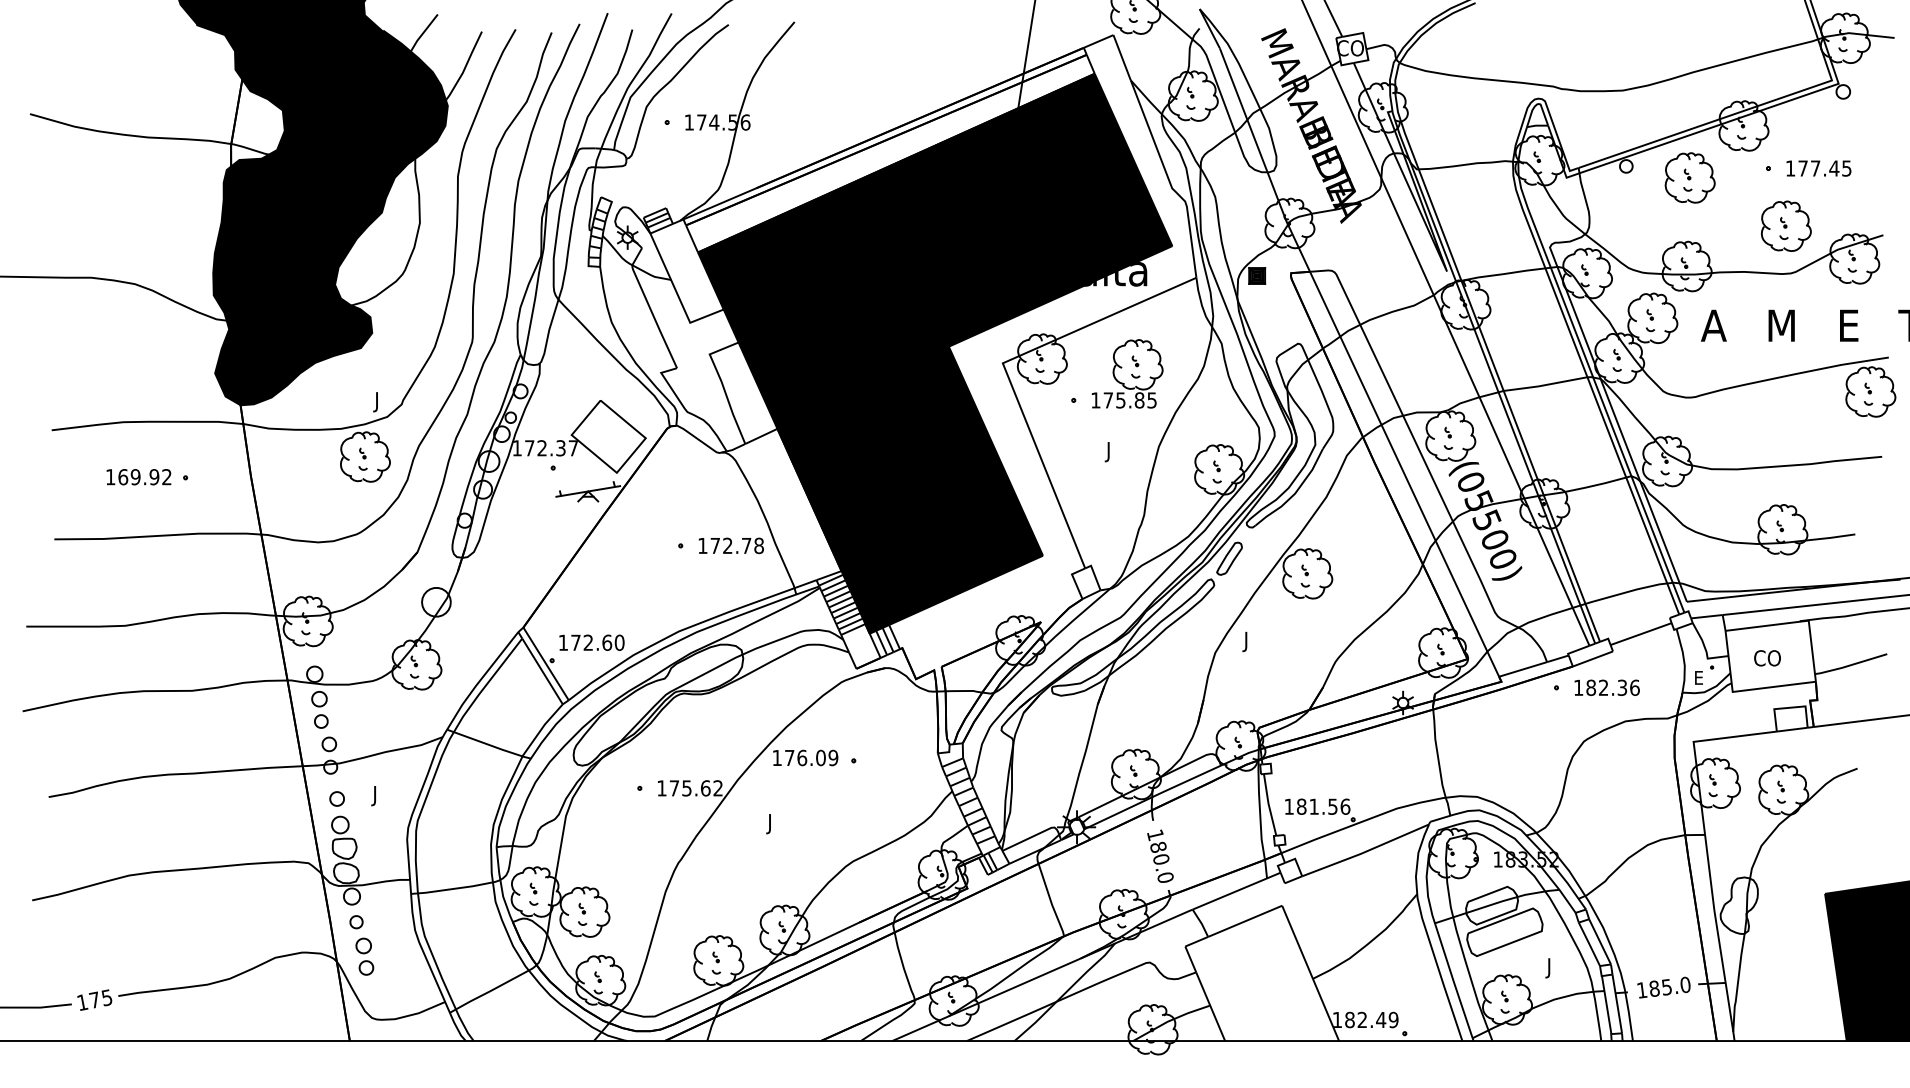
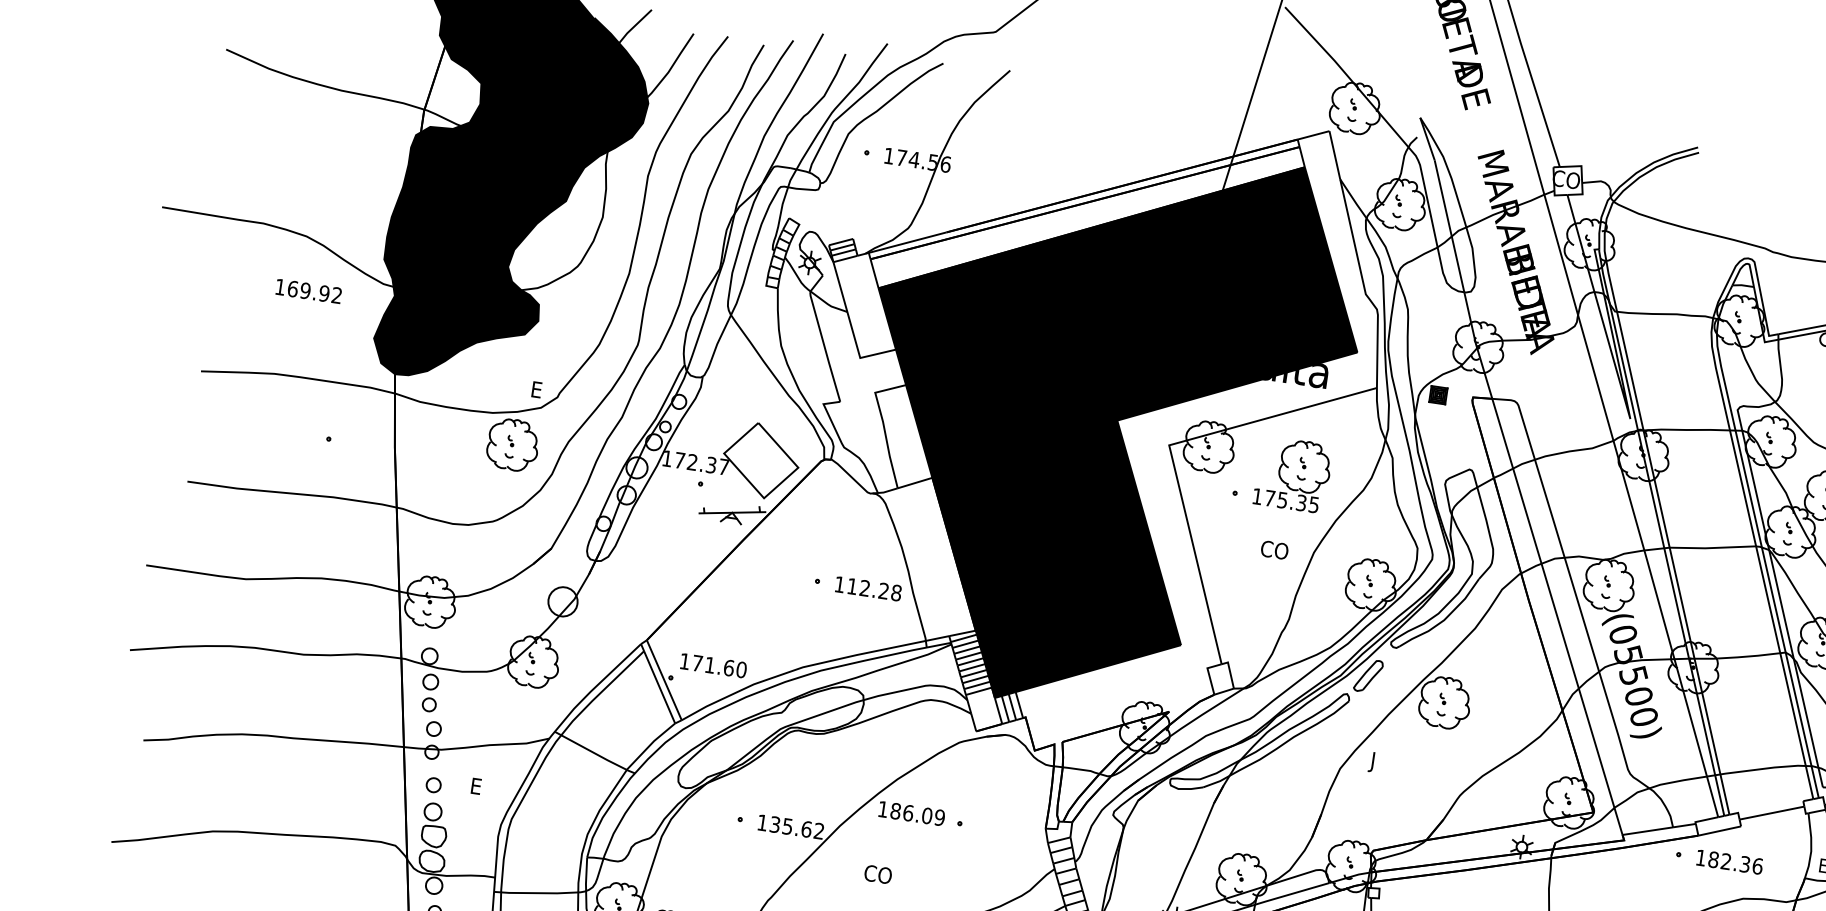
text: (1139, 400) -> (1301, 503), 175.85 -> 175.35
text: (379, 402) -> (535, 392), J -> E
text: (1118, 451) -> (1272, 551), J -> CO
text: (138, 477) -> (308, 291), moved
text: (730, 545) -> (867, 588), 172.78 -> 112.28
text: (587, 642) -> (709, 664), 172.60 -> 171.60
text: (789, 757) -> (895, 810), 176.09 -> 186.09
text: (674, 788) -> (775, 824), 175.62 -> 135.62
text: (377, 796) -> (474, 788), J -> E
text: (780, 823) -> (876, 875), J -> CO

